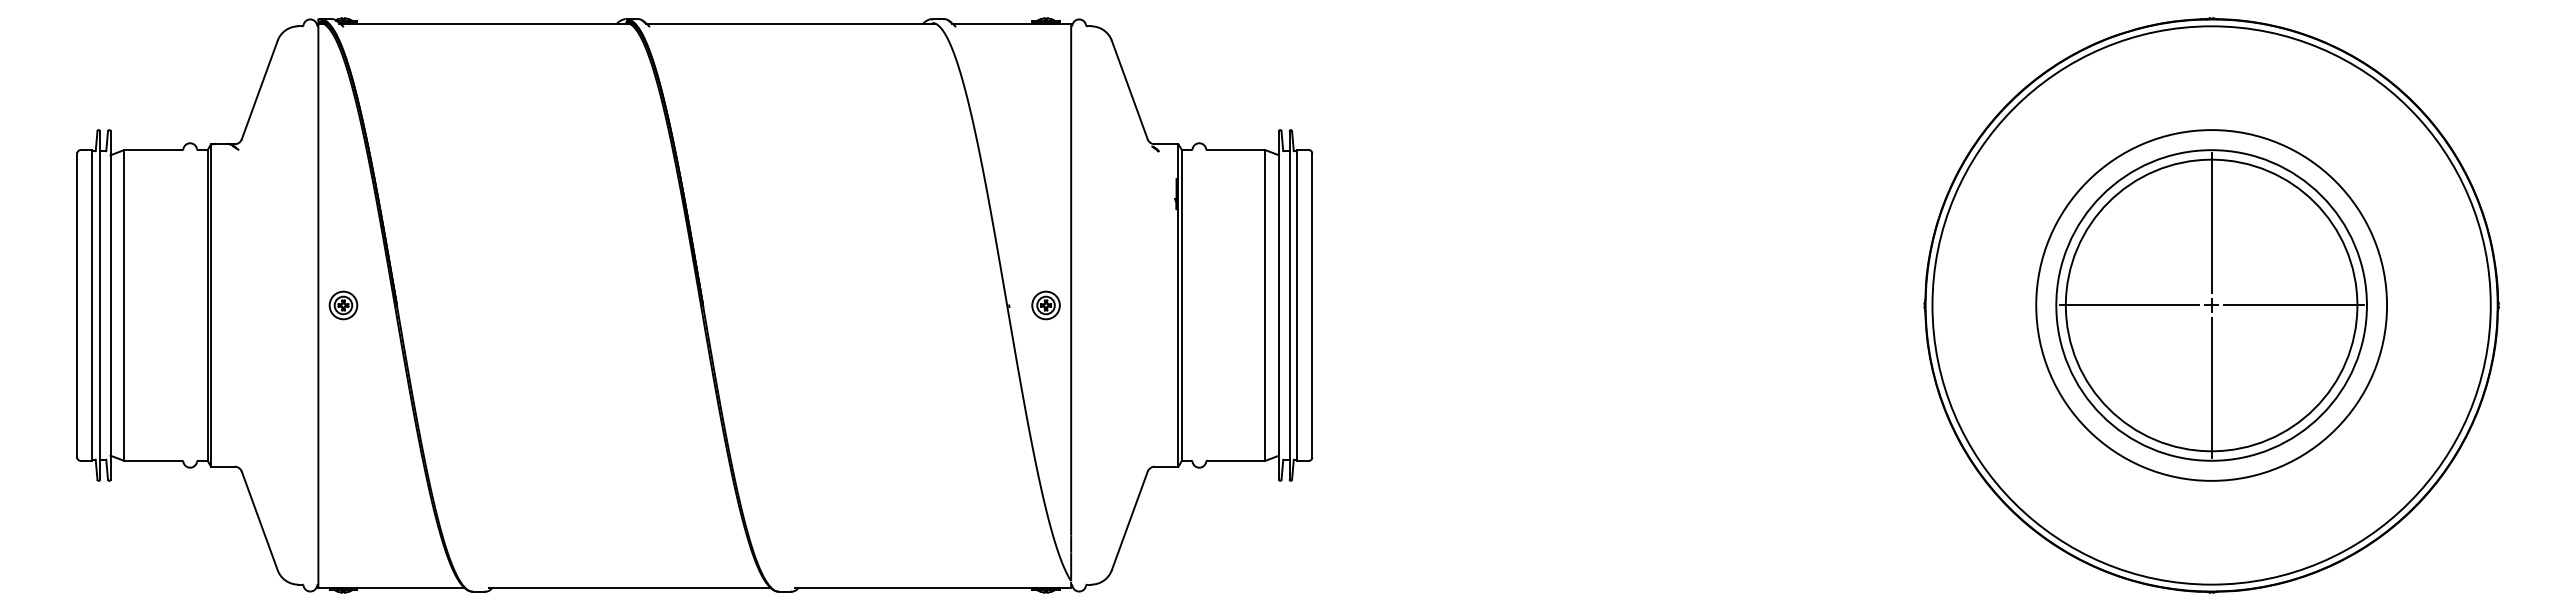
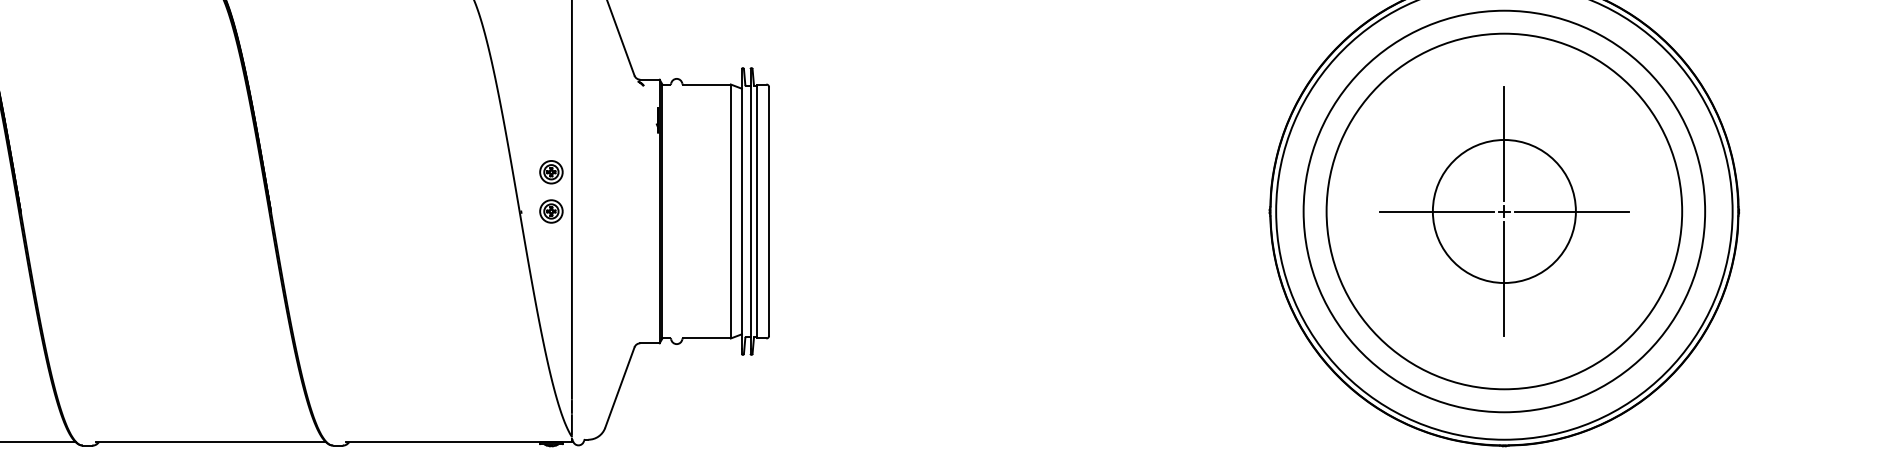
part: (1045, 257) -> (550, 172), added
circle: (2211, 305) -> (1504, 211), size x0.6
circle: (2211, 305) -> (1504, 211), size x1.4
circle: (2211, 305) -> (1504, 211), size x1.4

